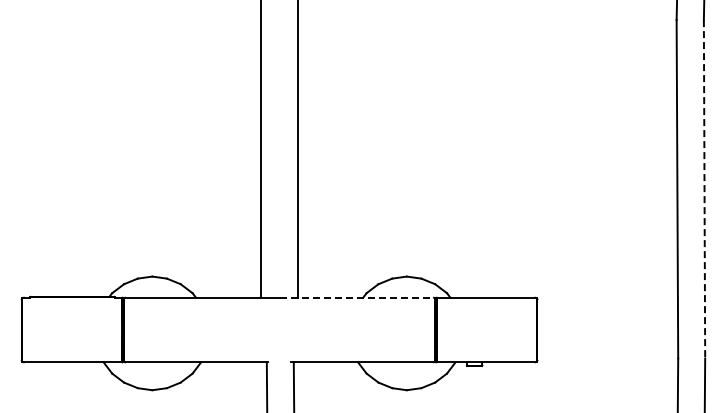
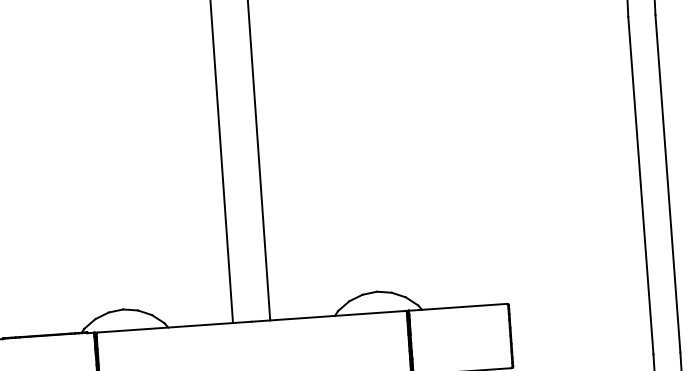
line: (704, 189) -> (667, 184), dashed -> solid
line: (357, 297) -> (329, 316), dashed -> solid

